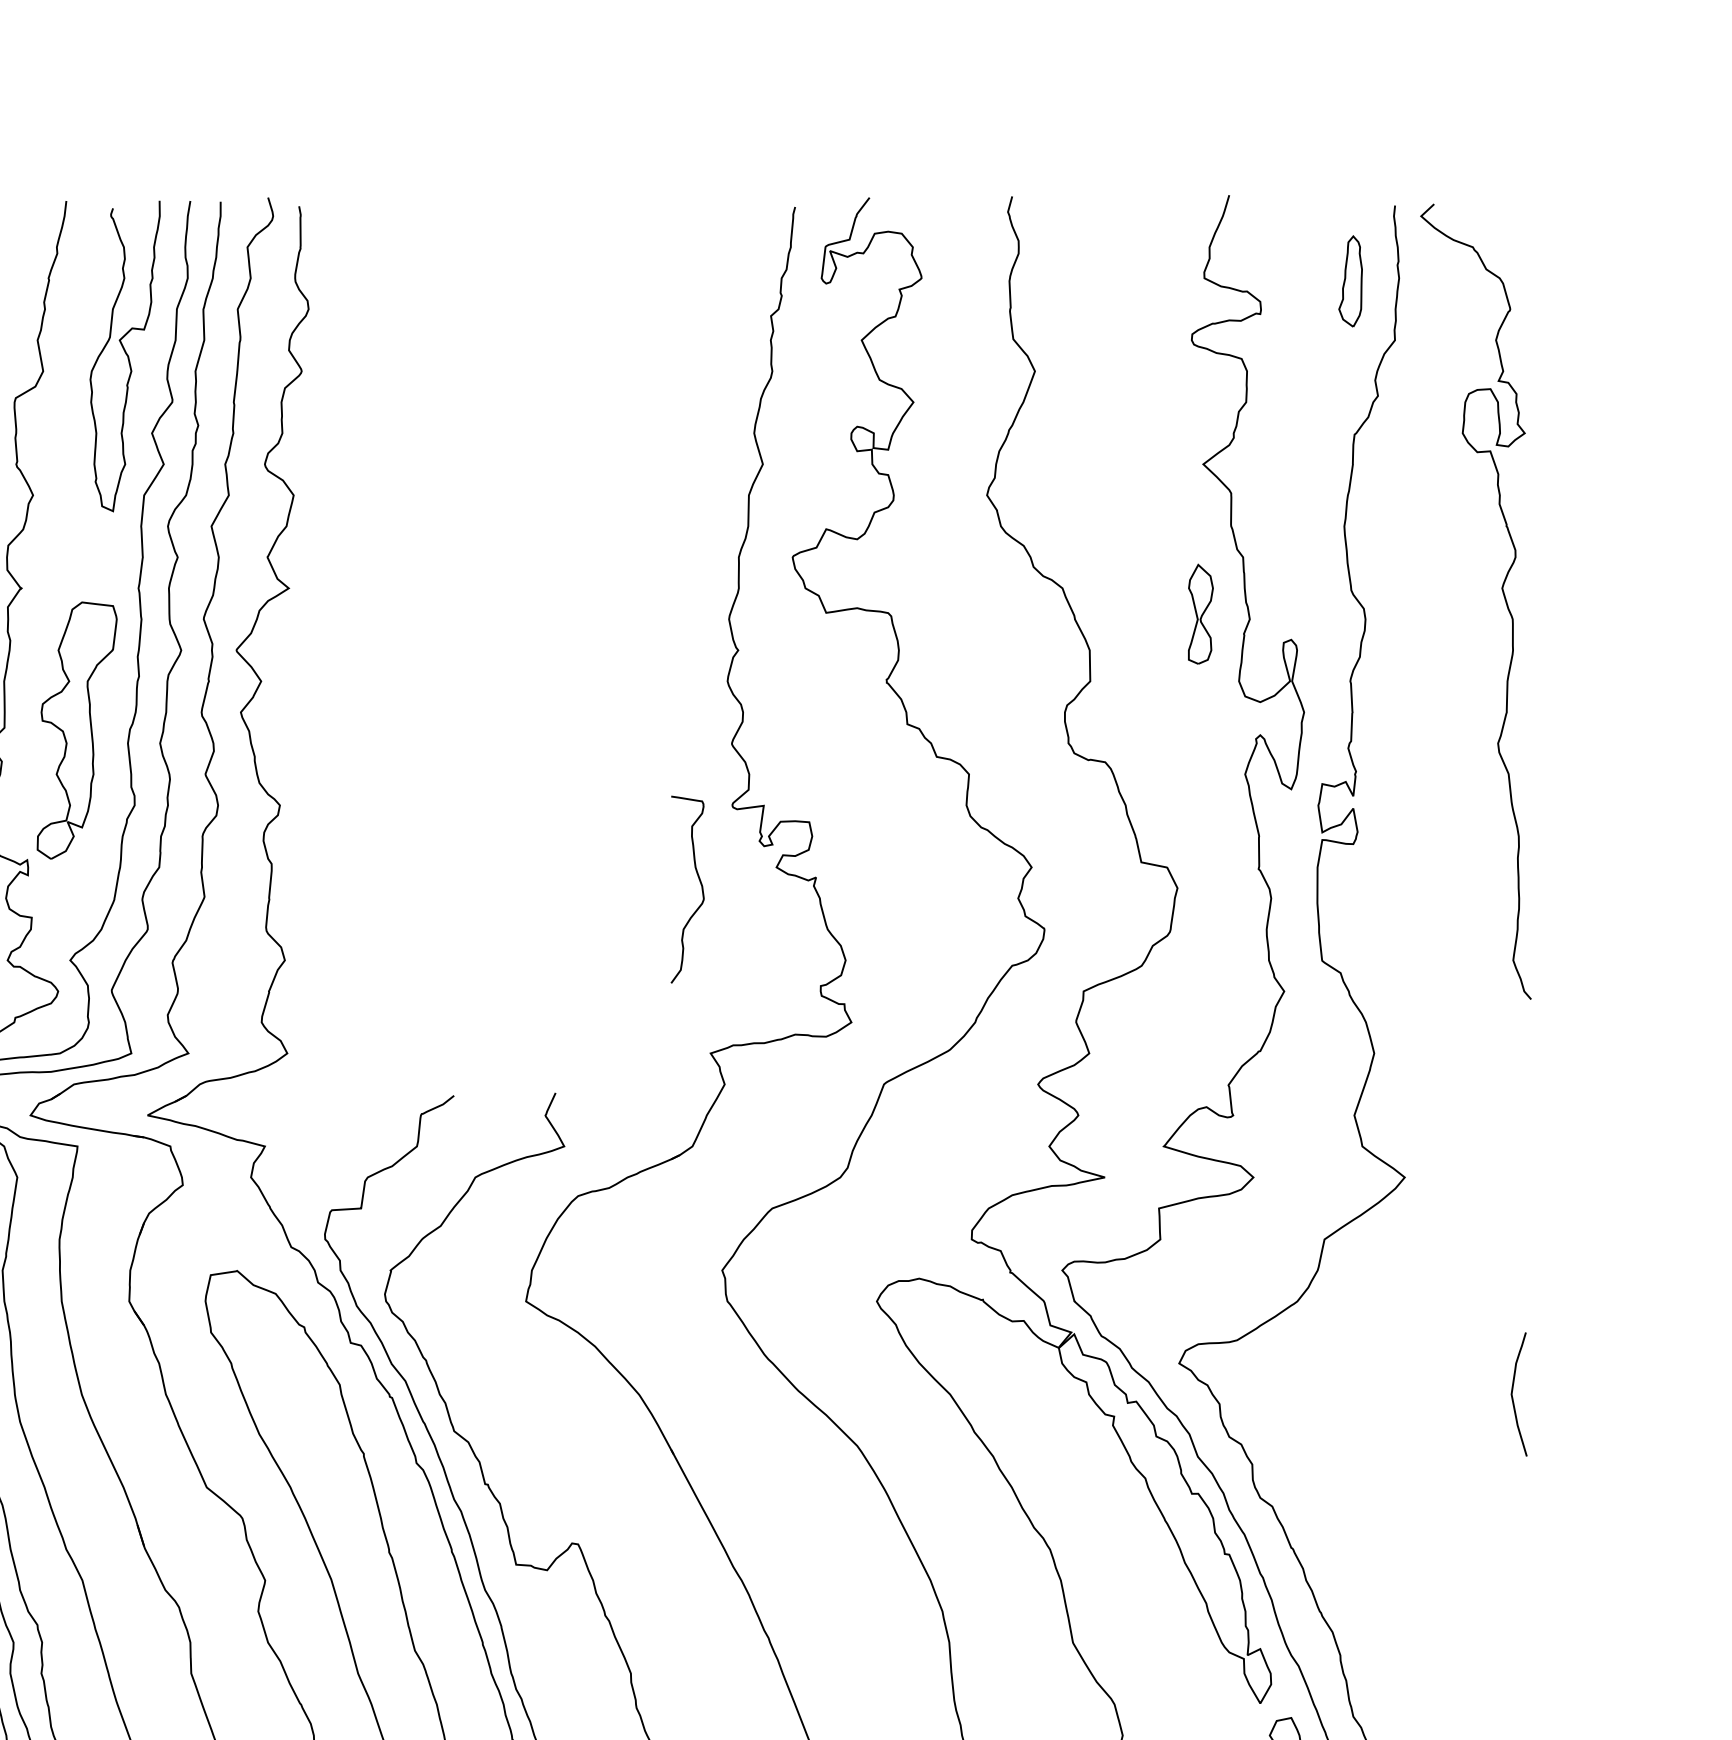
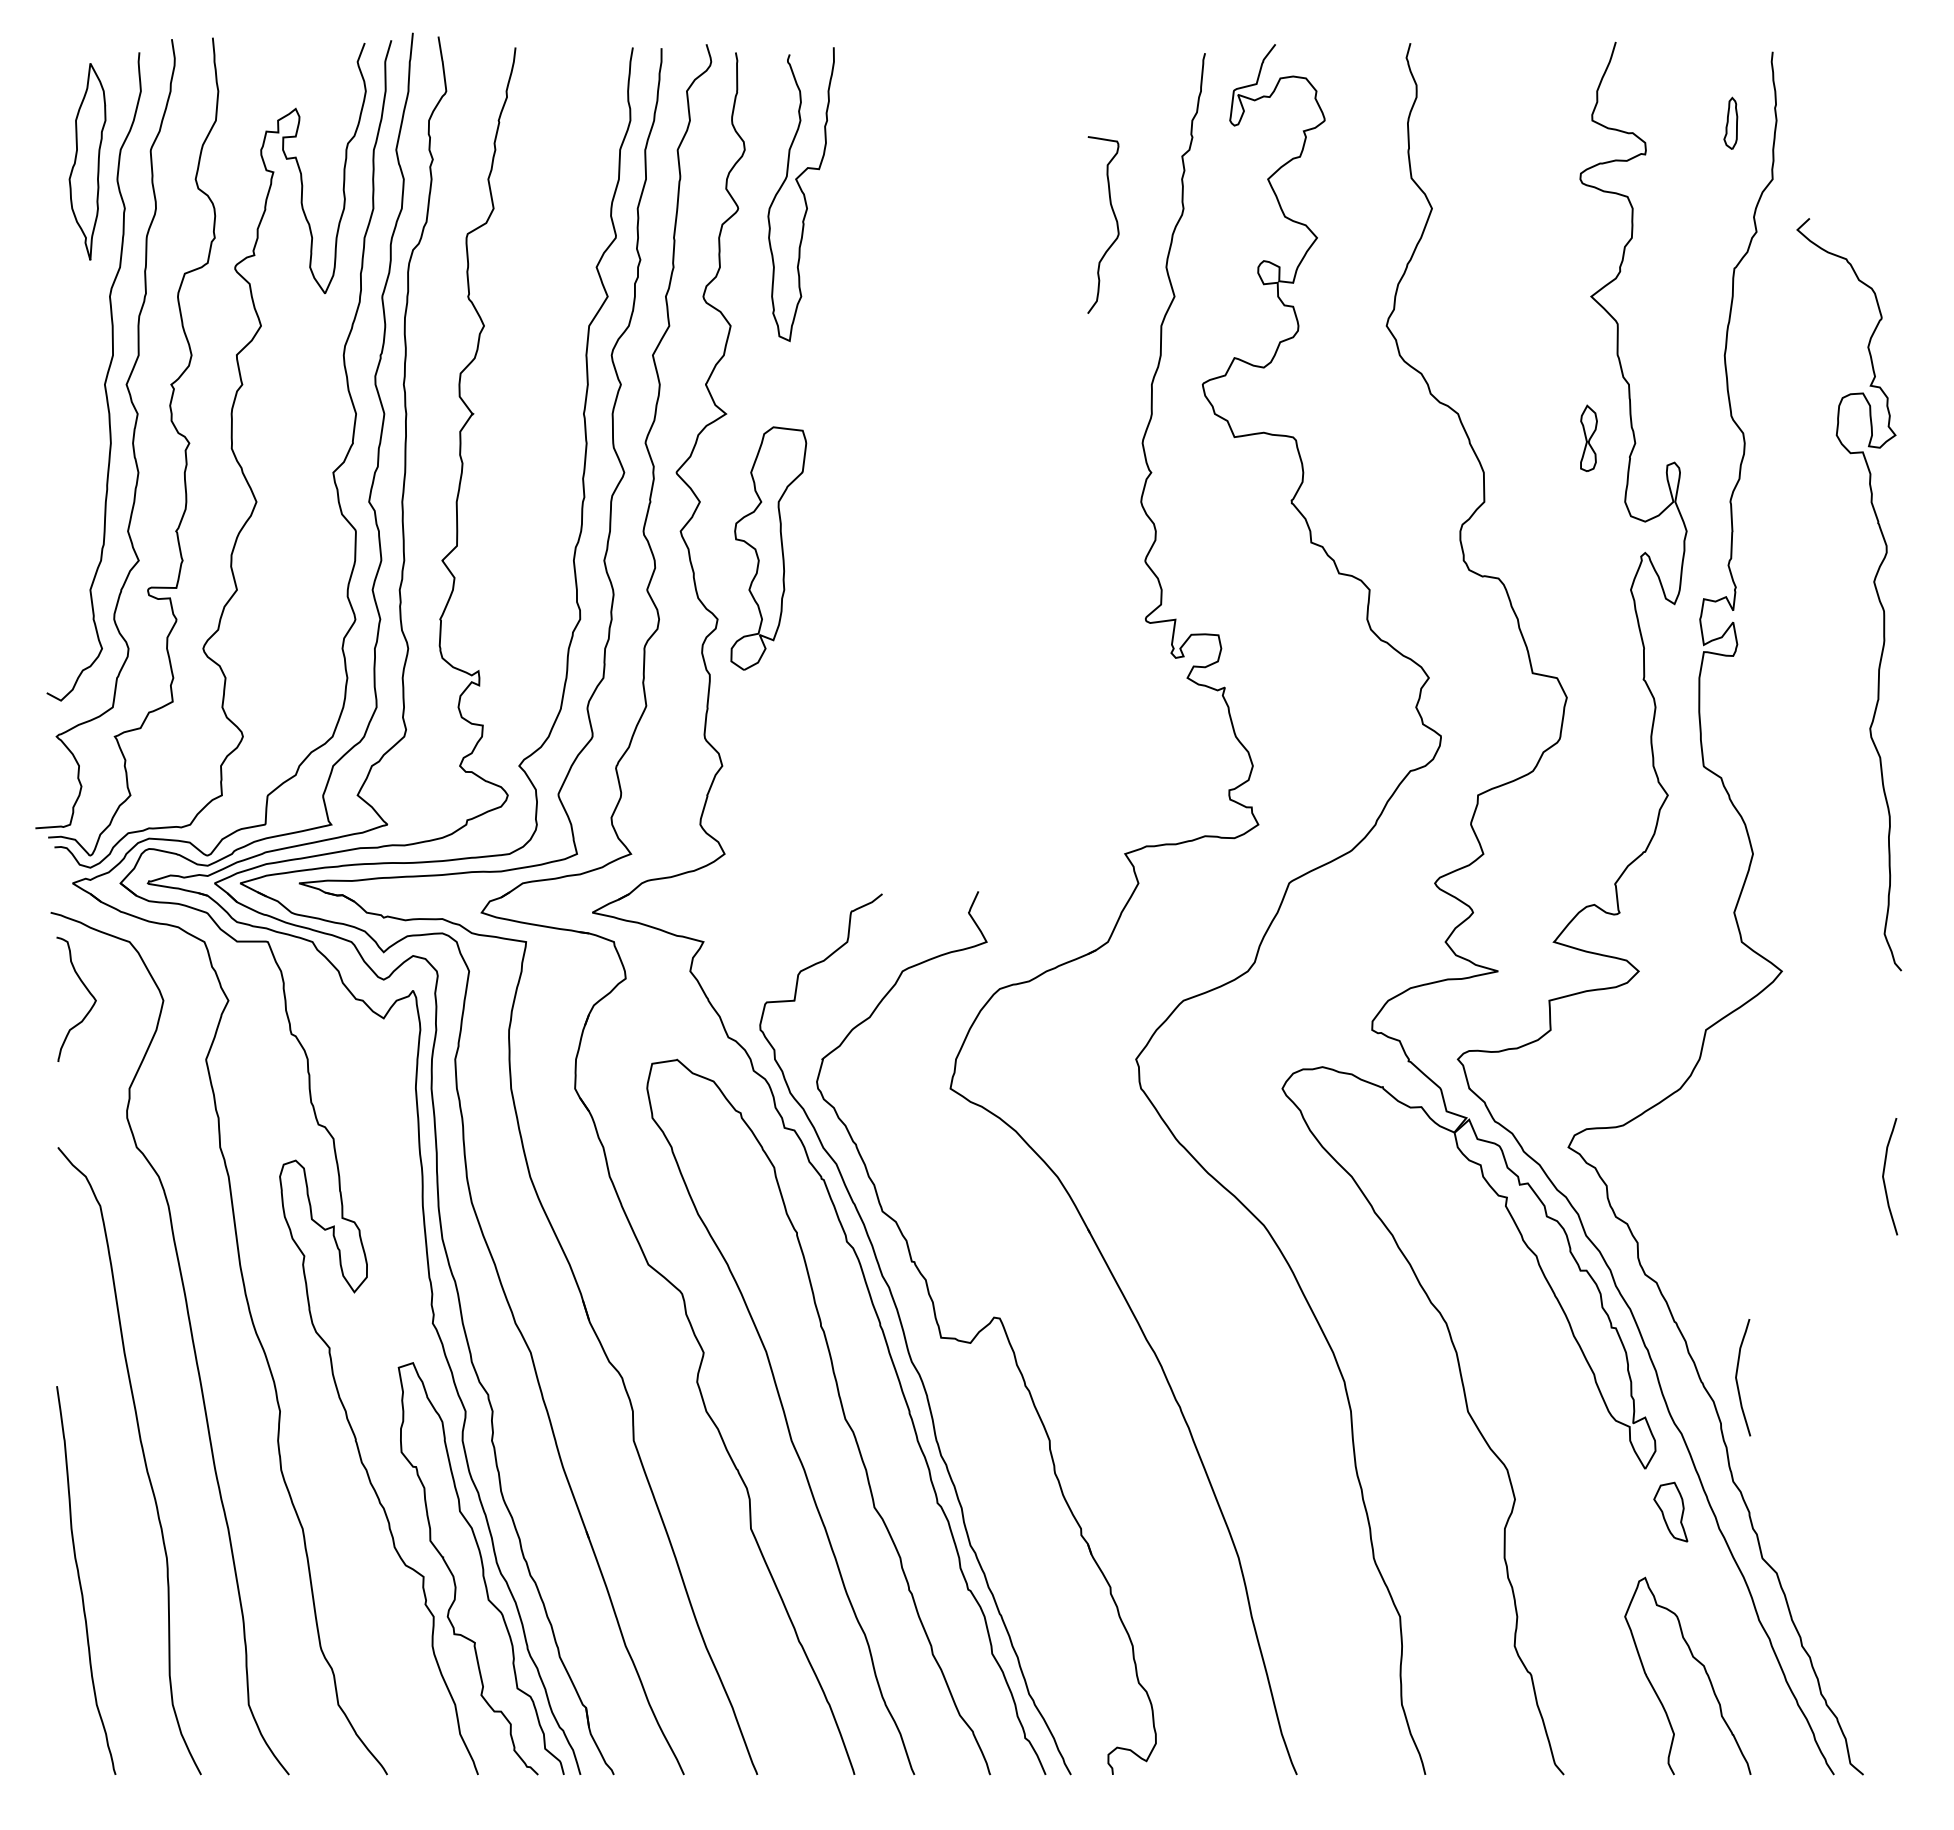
part: (1350, 281) -> (1730, 123), size x0.6
curve: (126, 356) -> (802, 194), moved
curve: (1502, 594) -> (1874, 587), moved
part: (1200, 614) -> (1588, 438), size x0.7
part: (76, 730) -> (768, 548), moved
curve: (700, 884) -> (1115, 220), moved
curve: (1357, 1605) -> (1737, 1376), added

